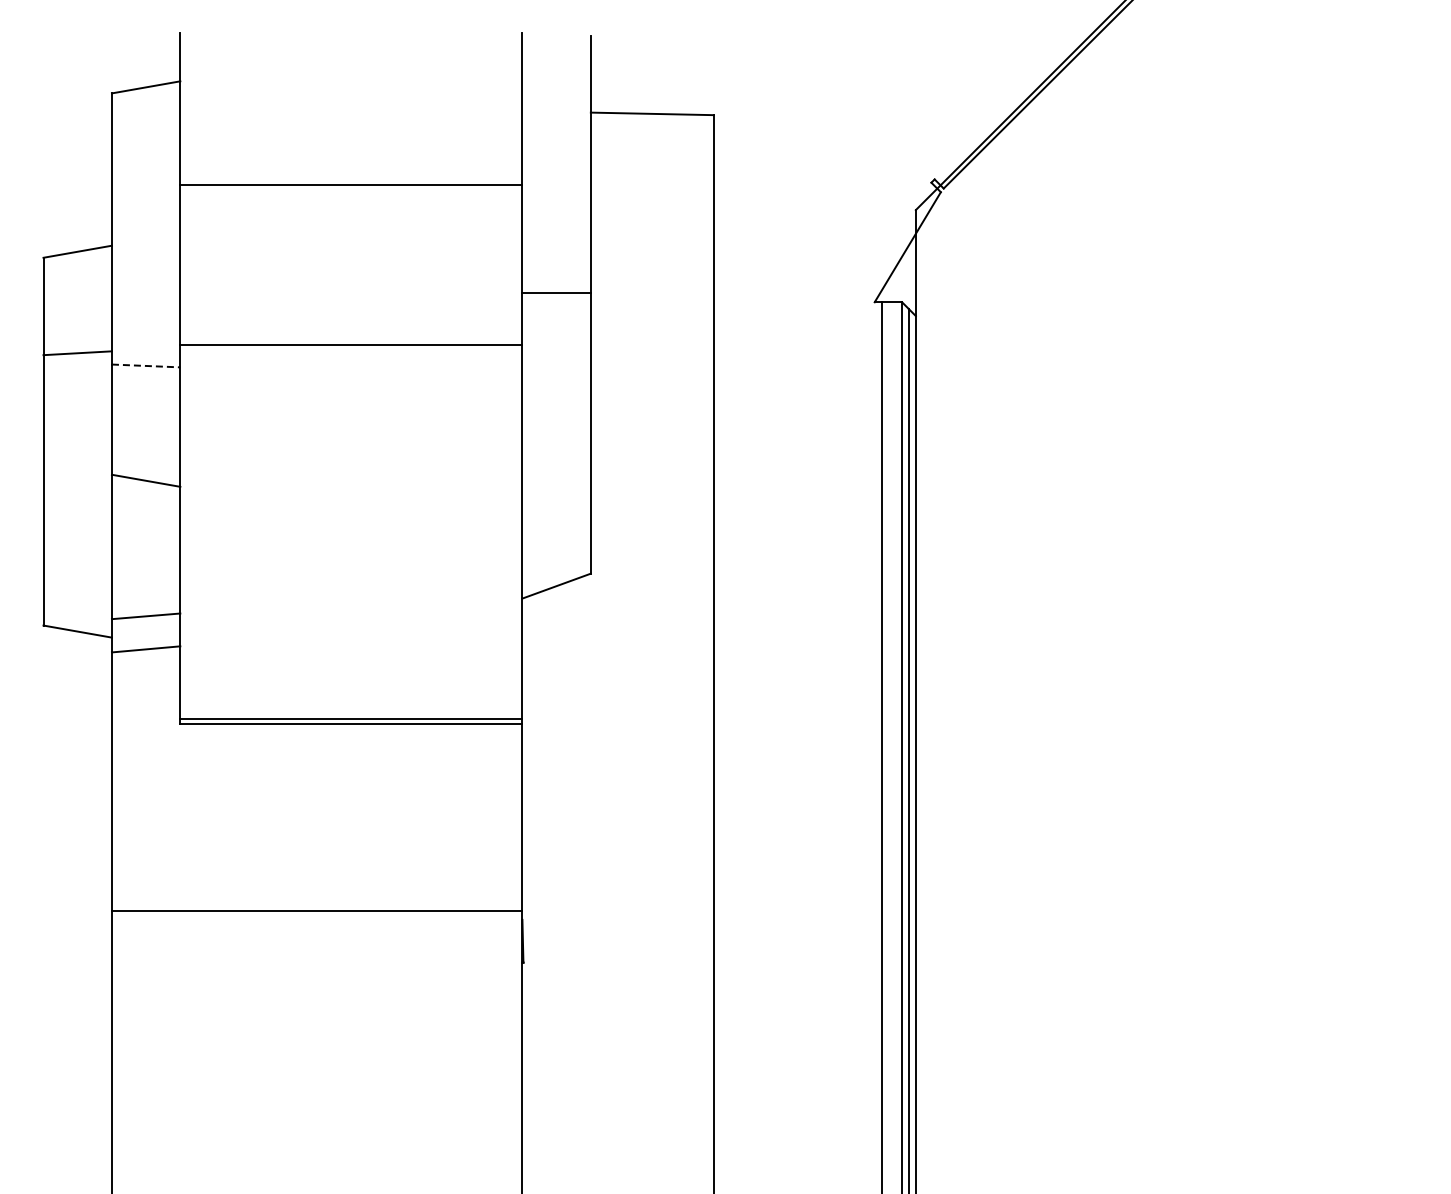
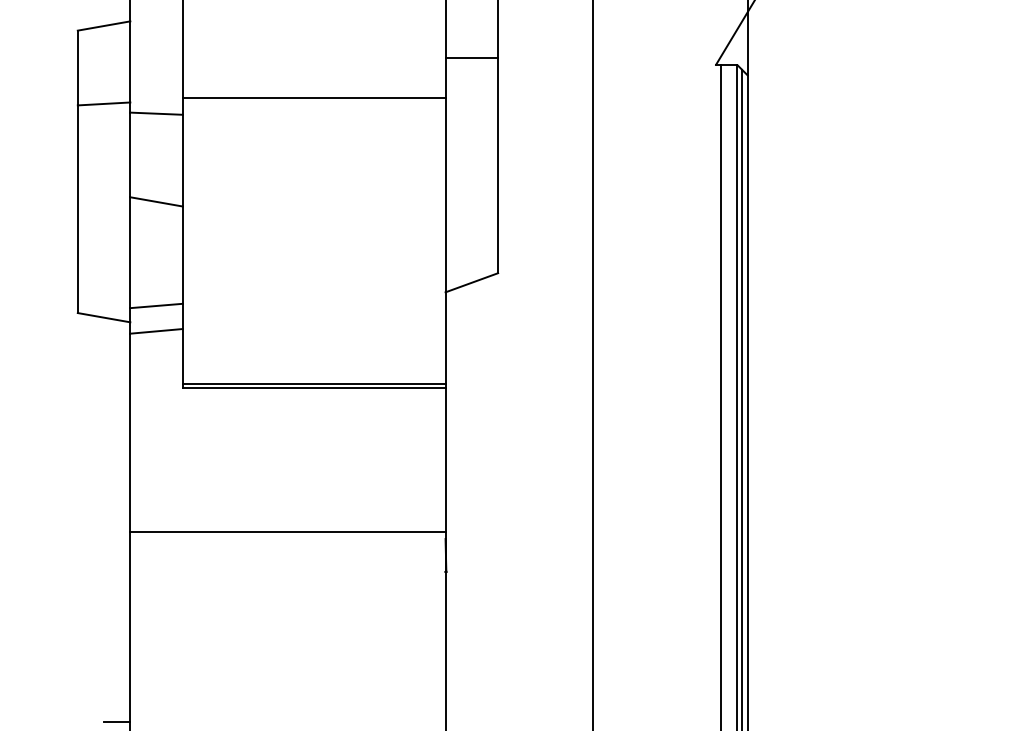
line: (146, 365) -> (156, 113), dashed -> solid
line: (94, 1158) -> (116, 722), added

